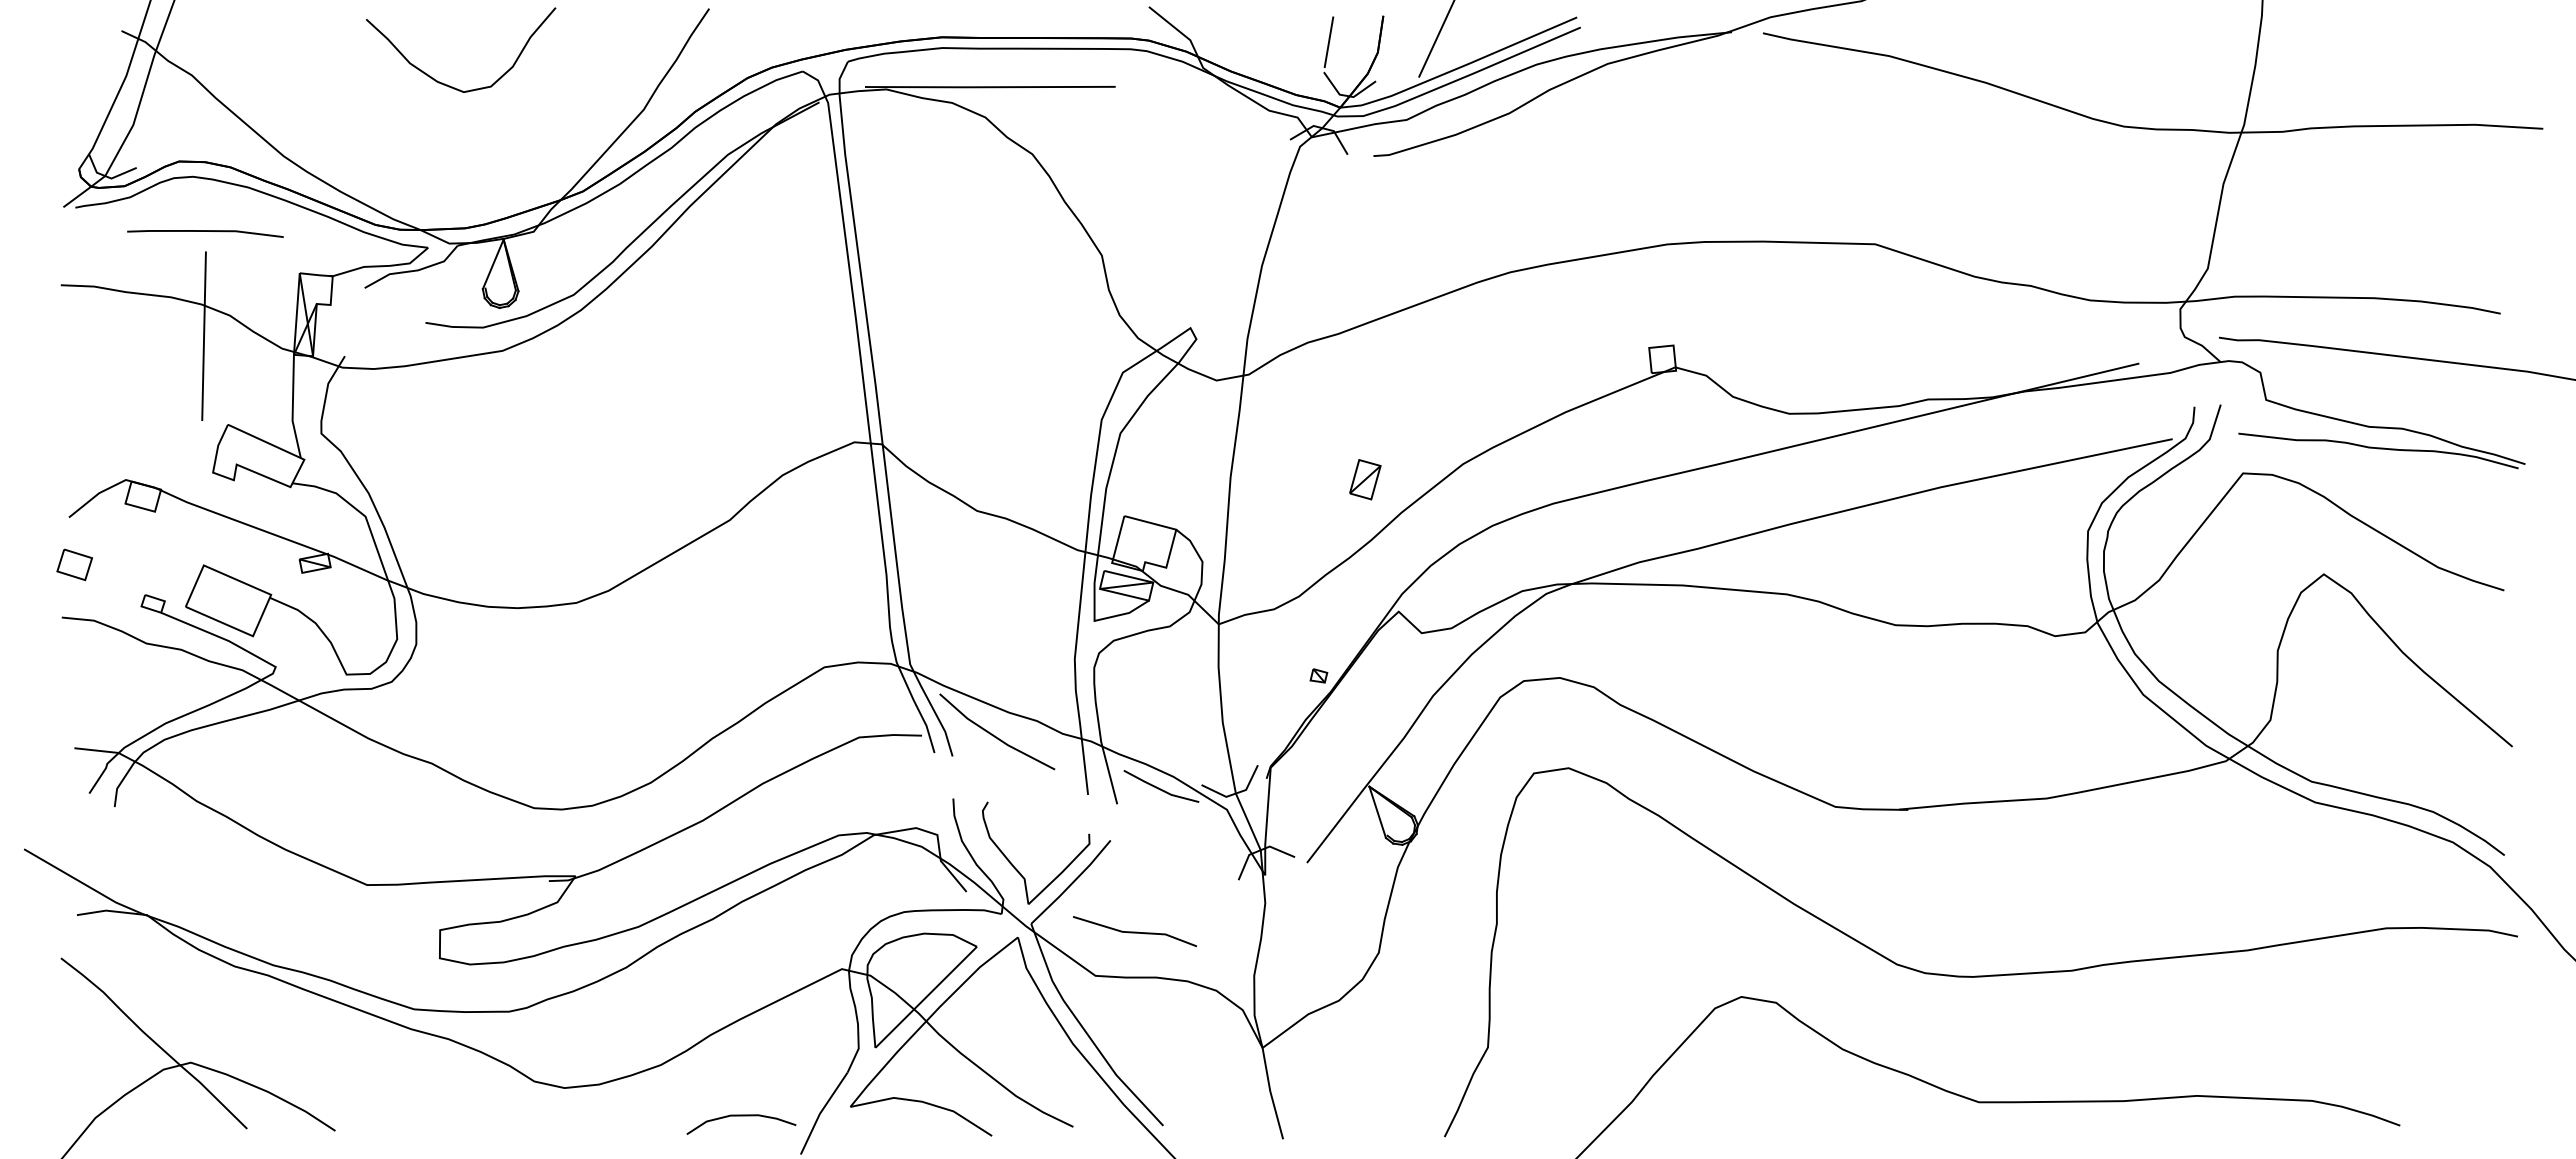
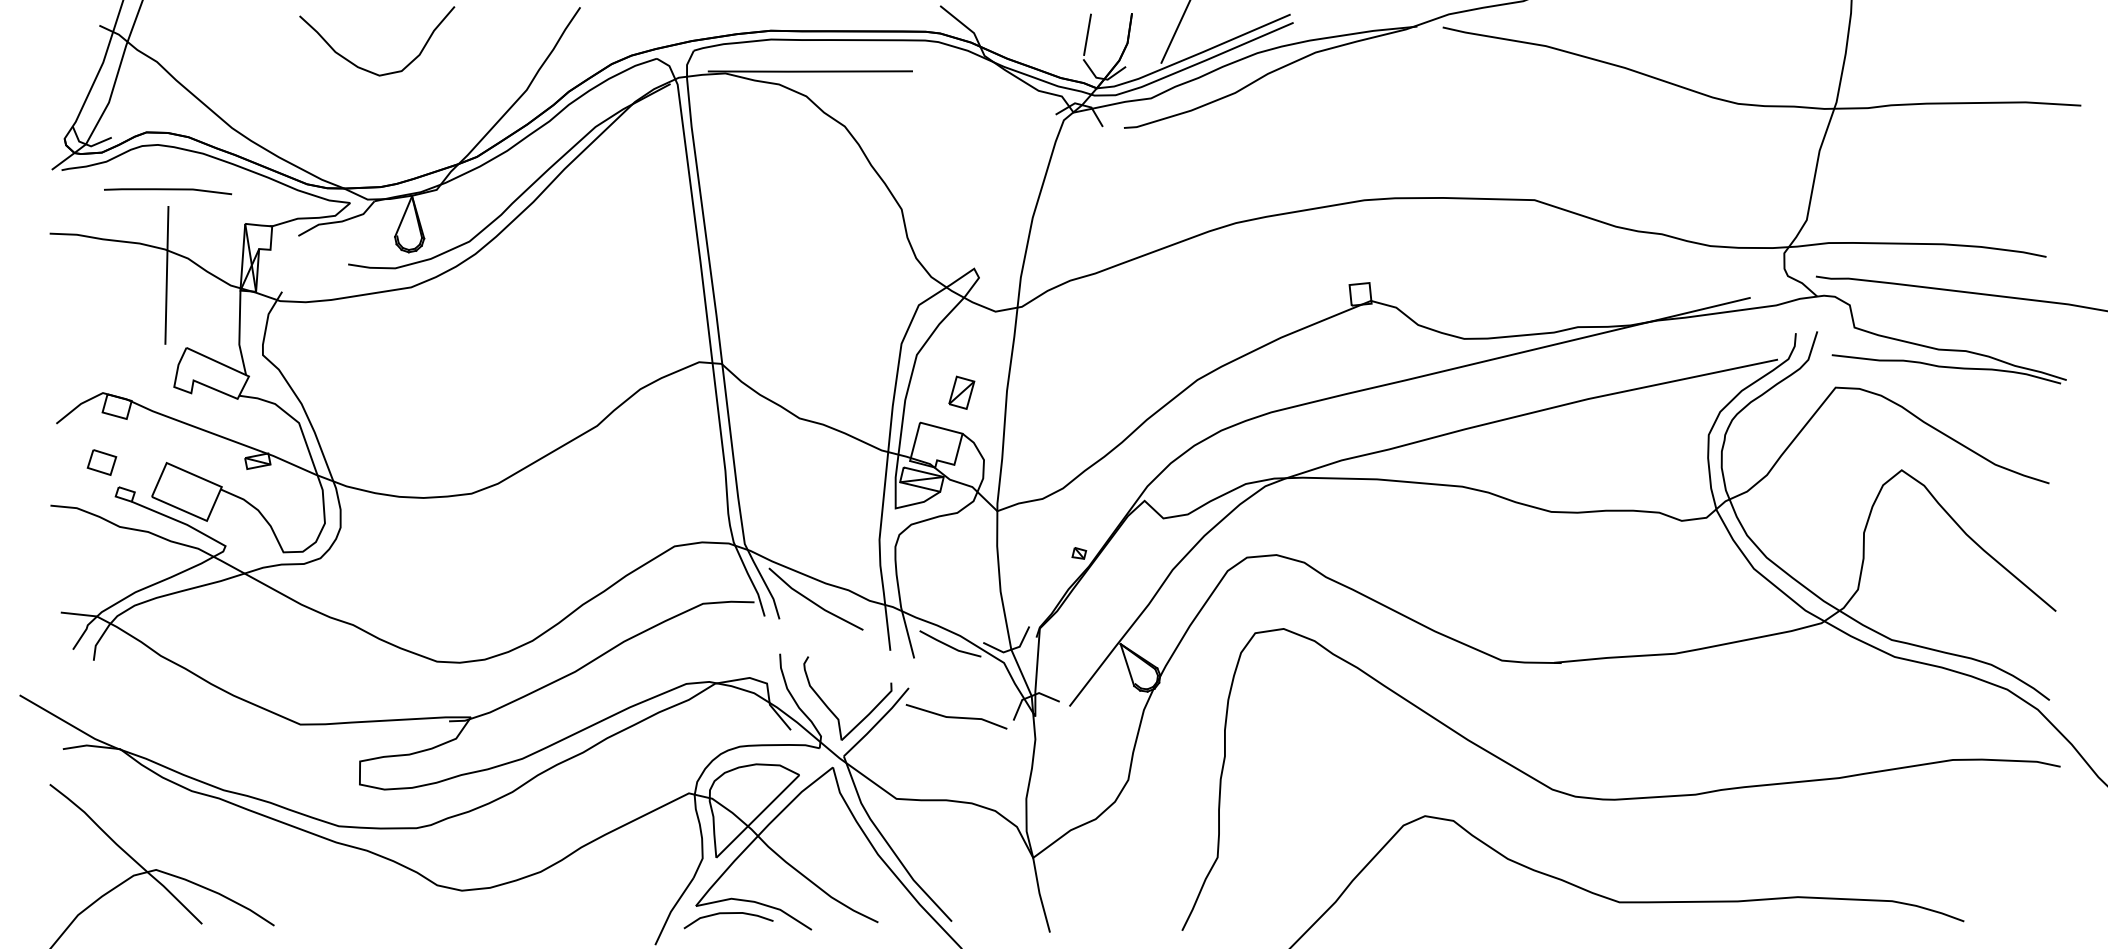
part: (1365, 479) -> (961, 392), moved
part: (74, 564) -> (101, 462), moved
line: (1134, 931) -> (956, 716), moved
curve: (741, 1116) -> (728, 913), moved

